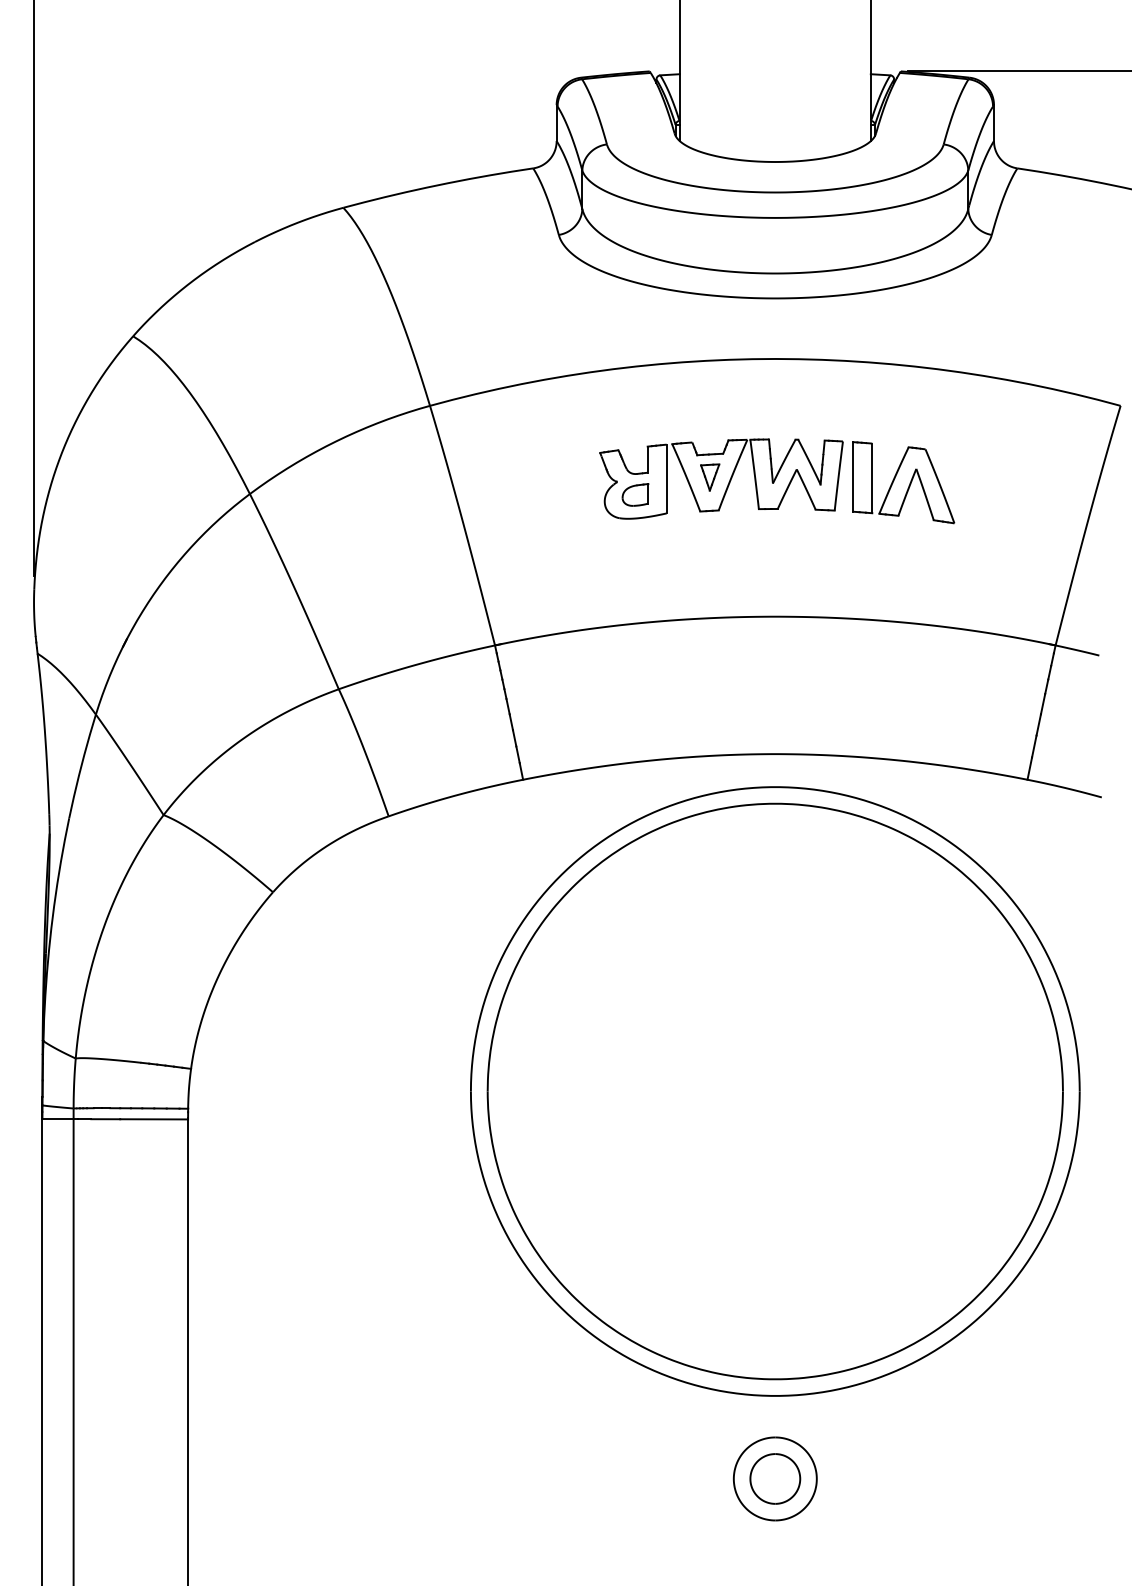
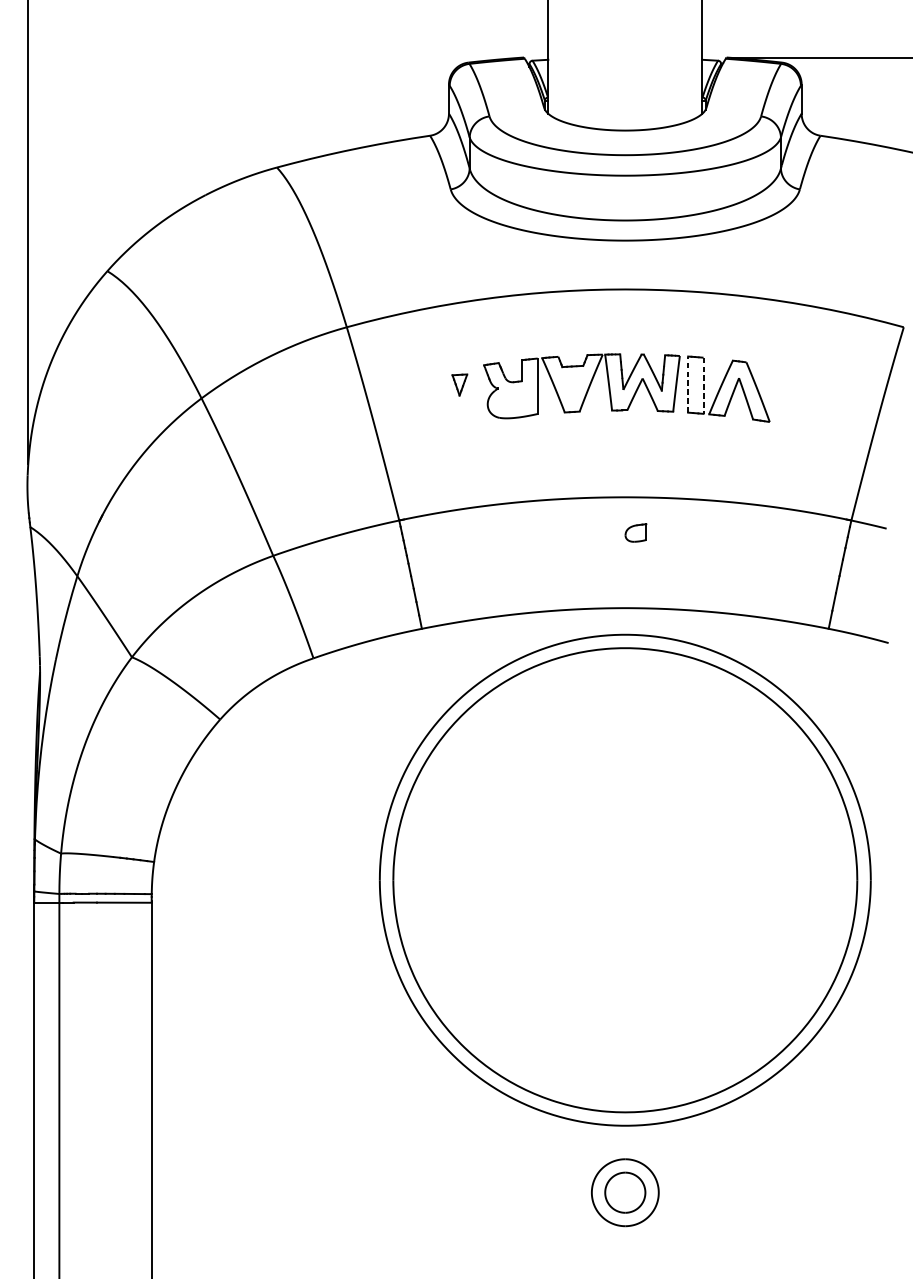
line: (853, 476) -> (688, 384), solid -> dashed
part: (710, 477) -> (460, 385), moved
line: (872, 478) -> (703, 385), solid -> dashed
part: (635, 494) -> (635, 532), moved

